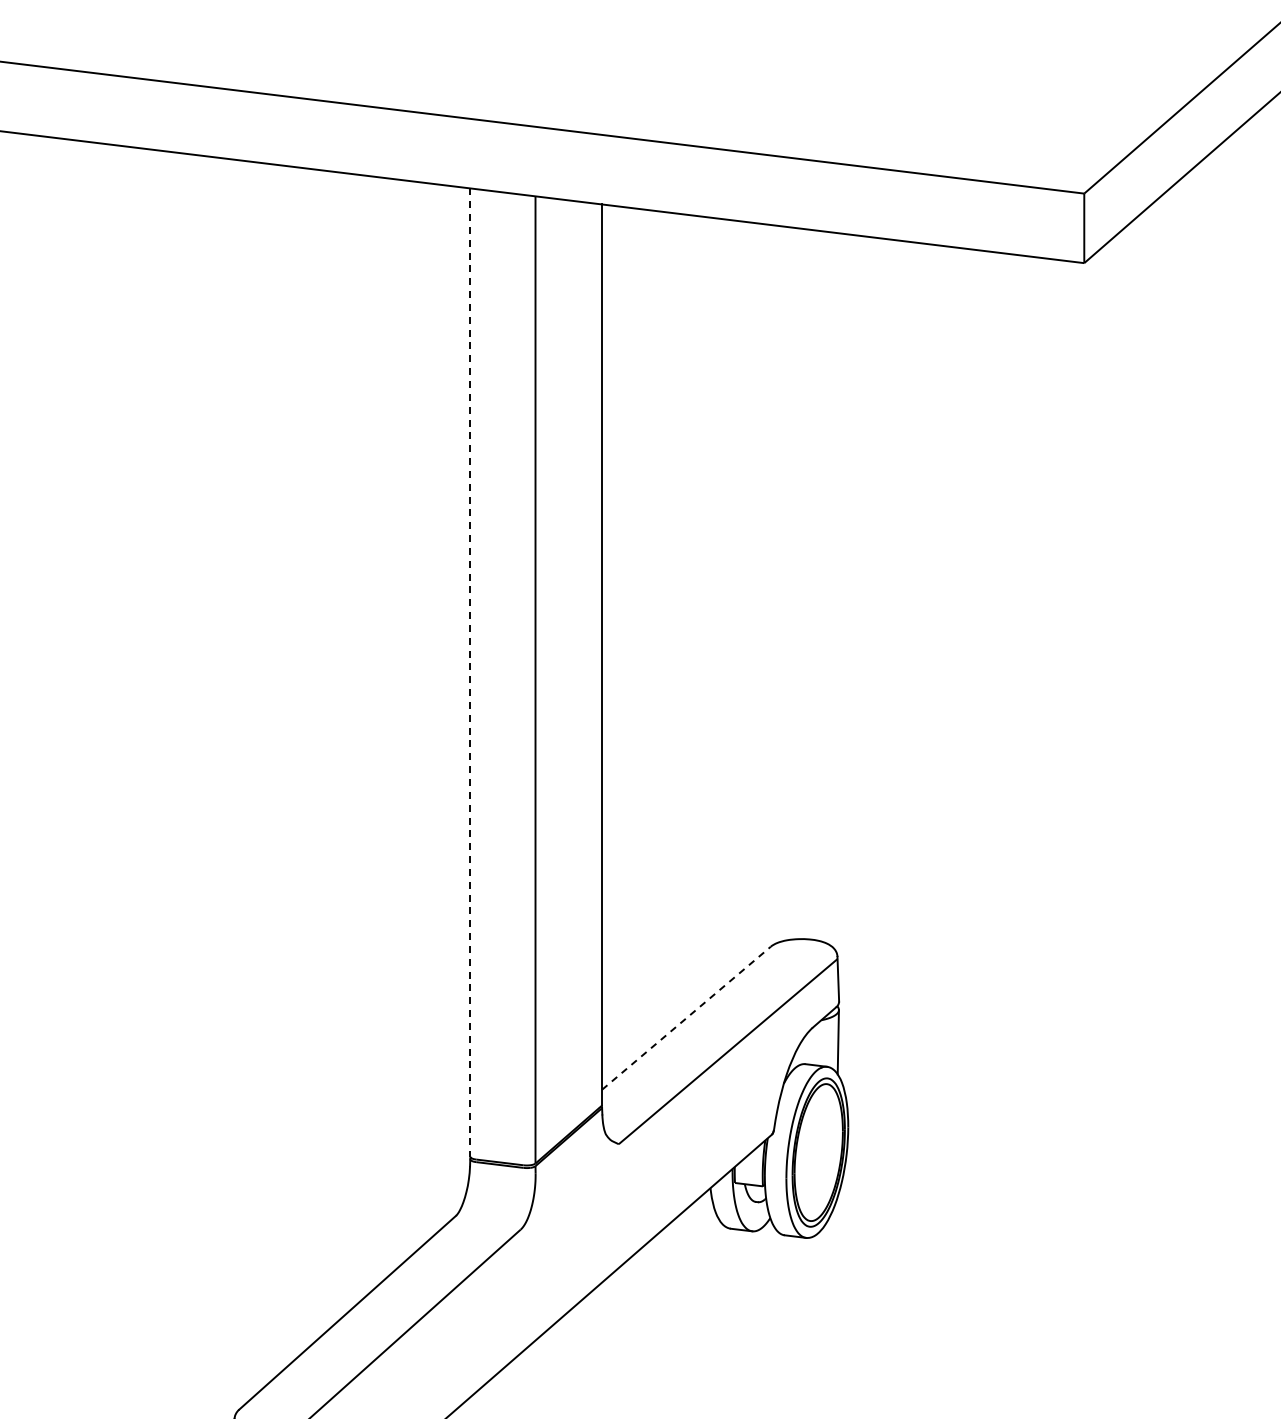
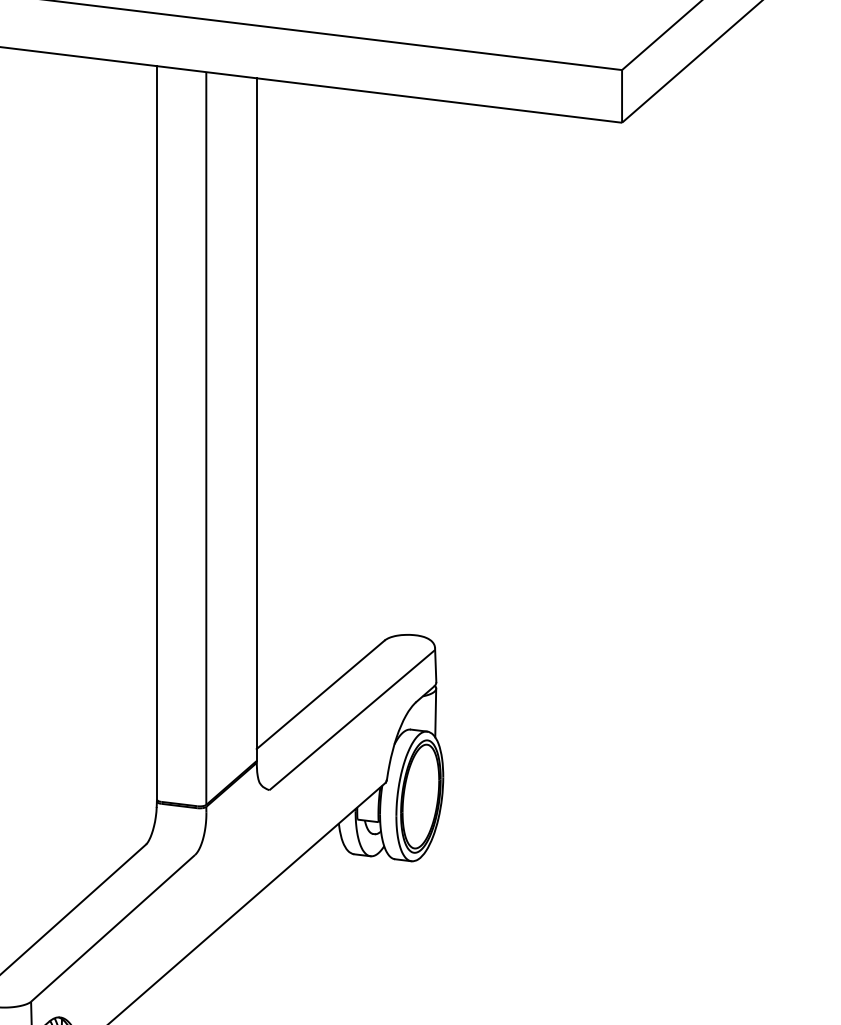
line: (470, 673) -> (157, 433), dashed -> solid
line: (686, 1018) -> (320, 695), dashed -> solid

